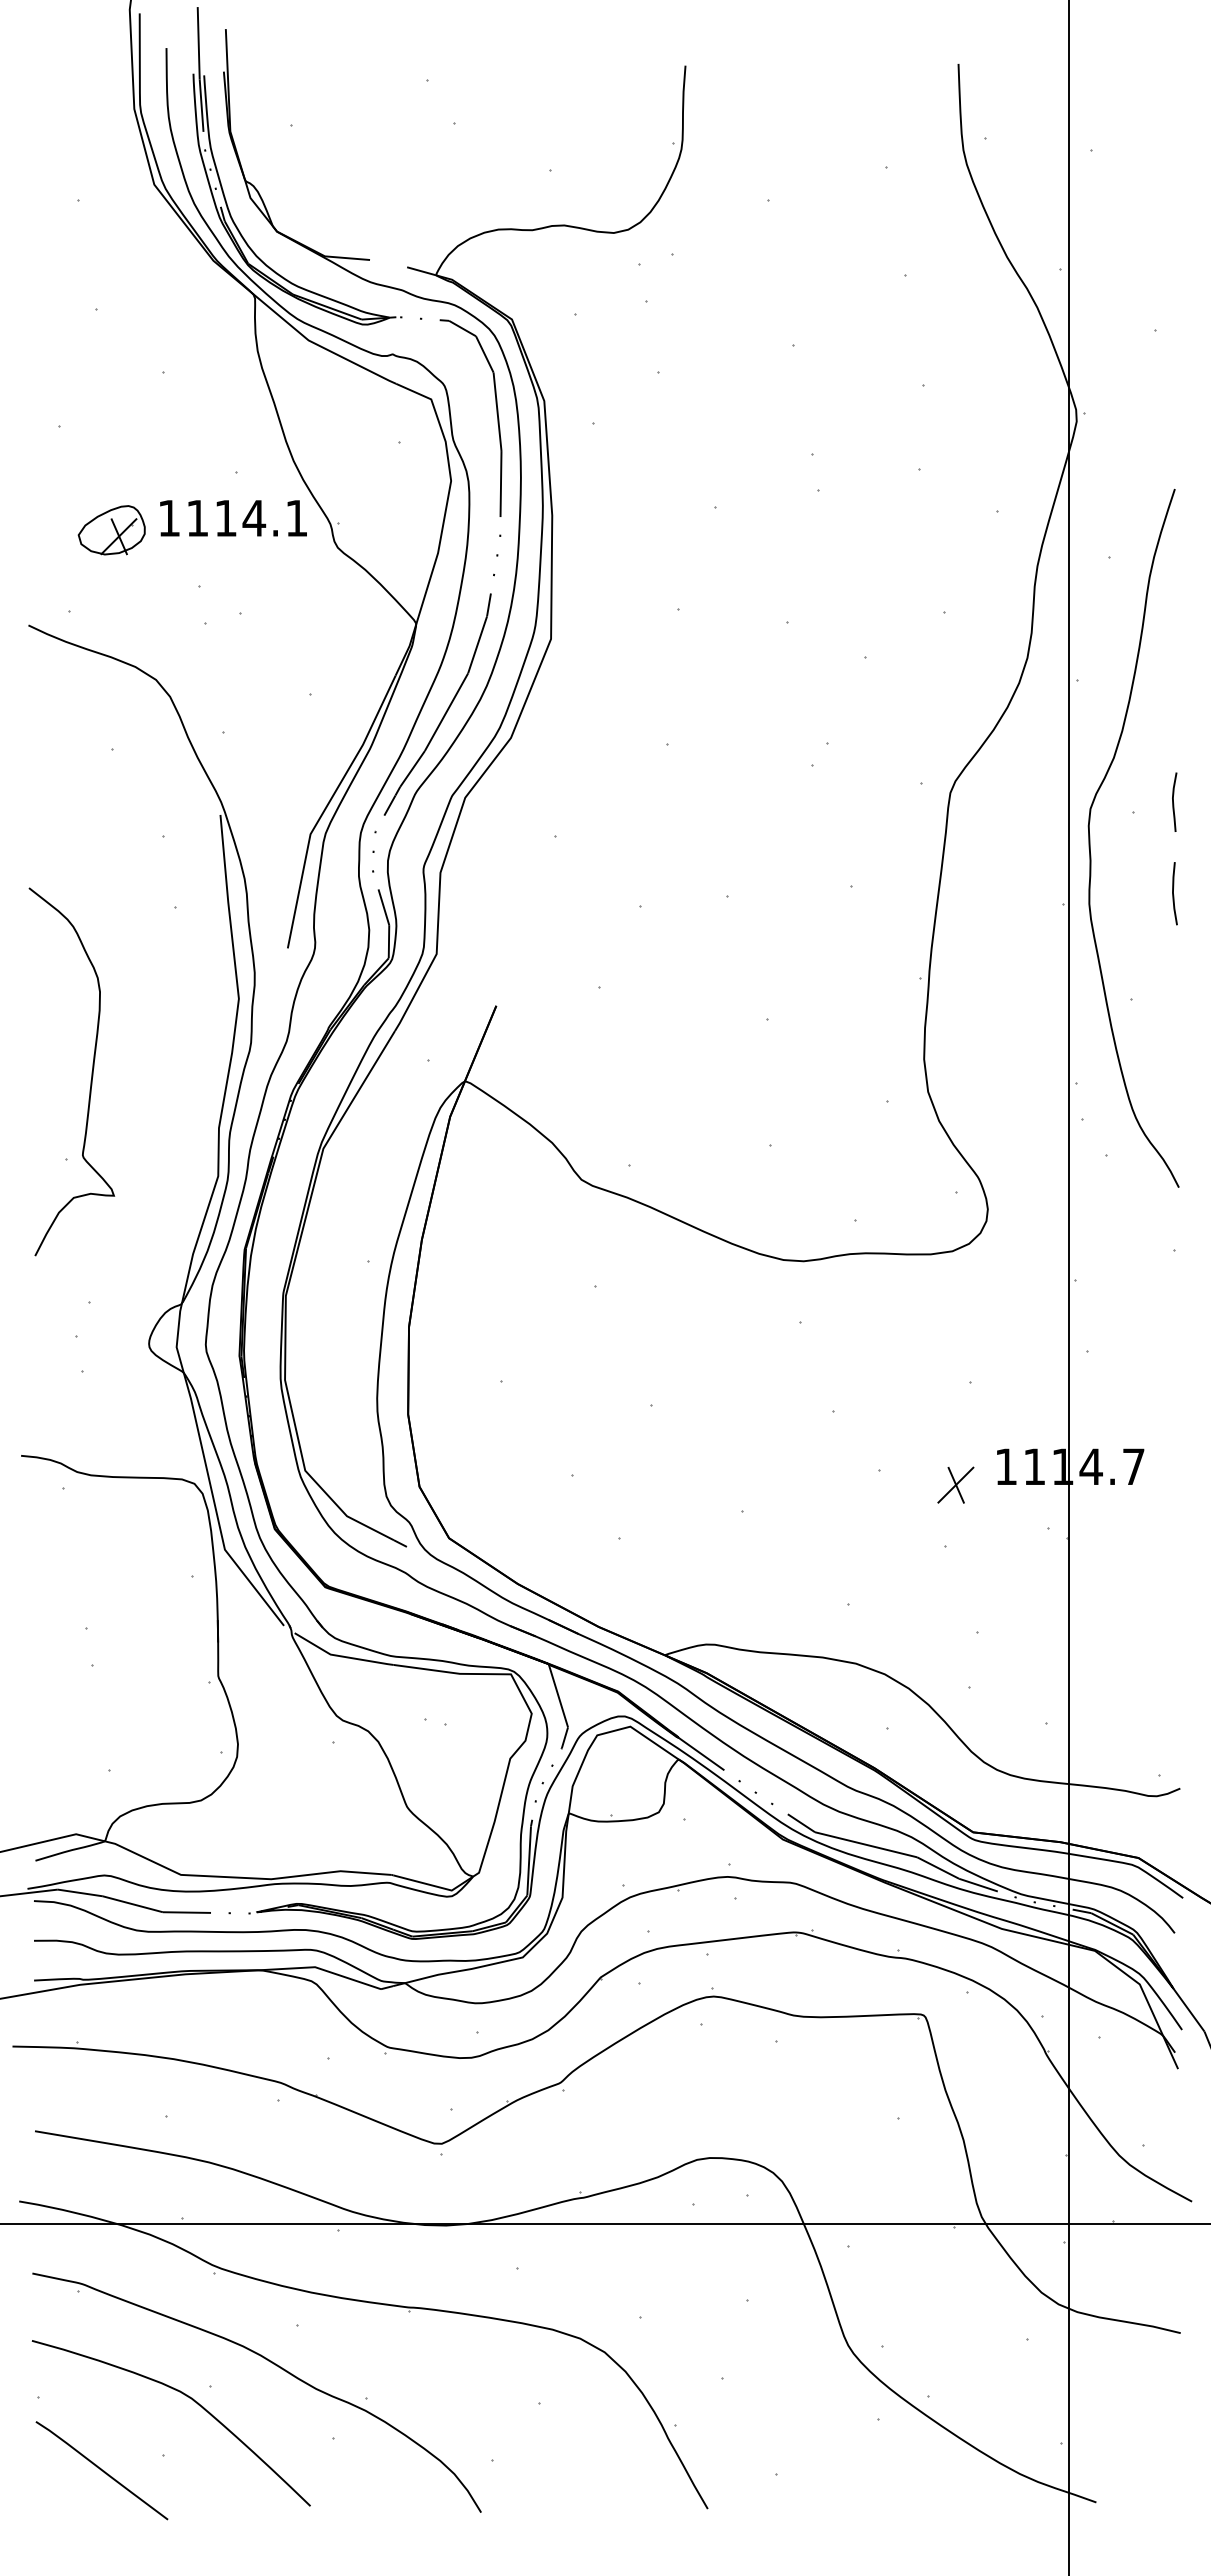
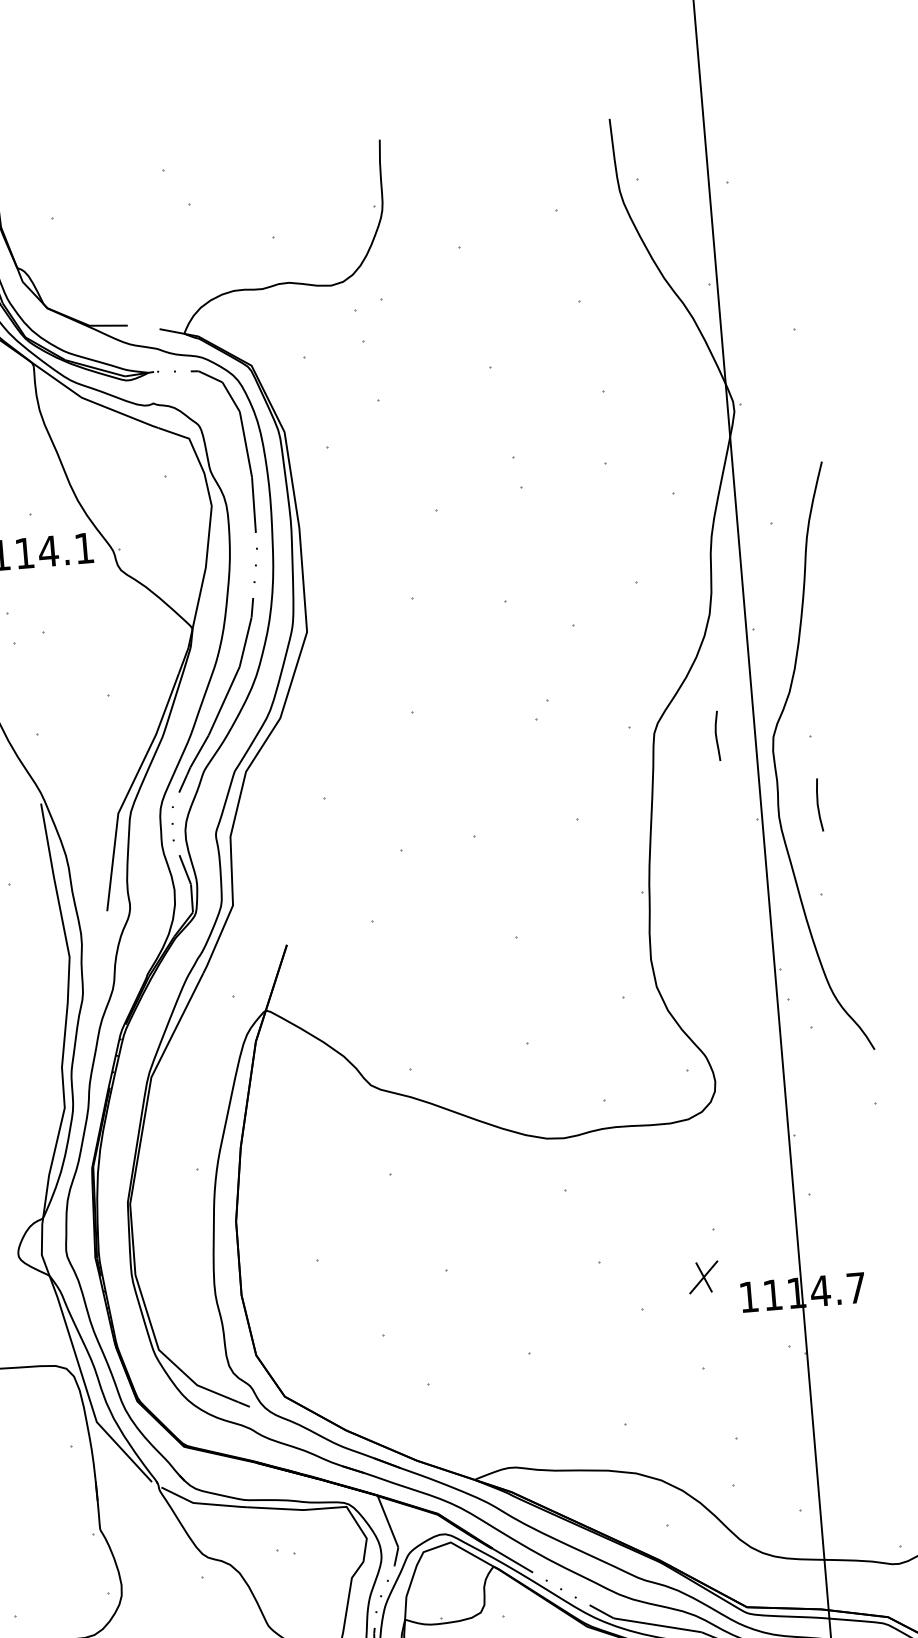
curve: (1173, 801) -> (716, 735), moved
line: (1173, 893) -> (818, 804), moved
part: (955, 1484) -> (703, 1276), moved

